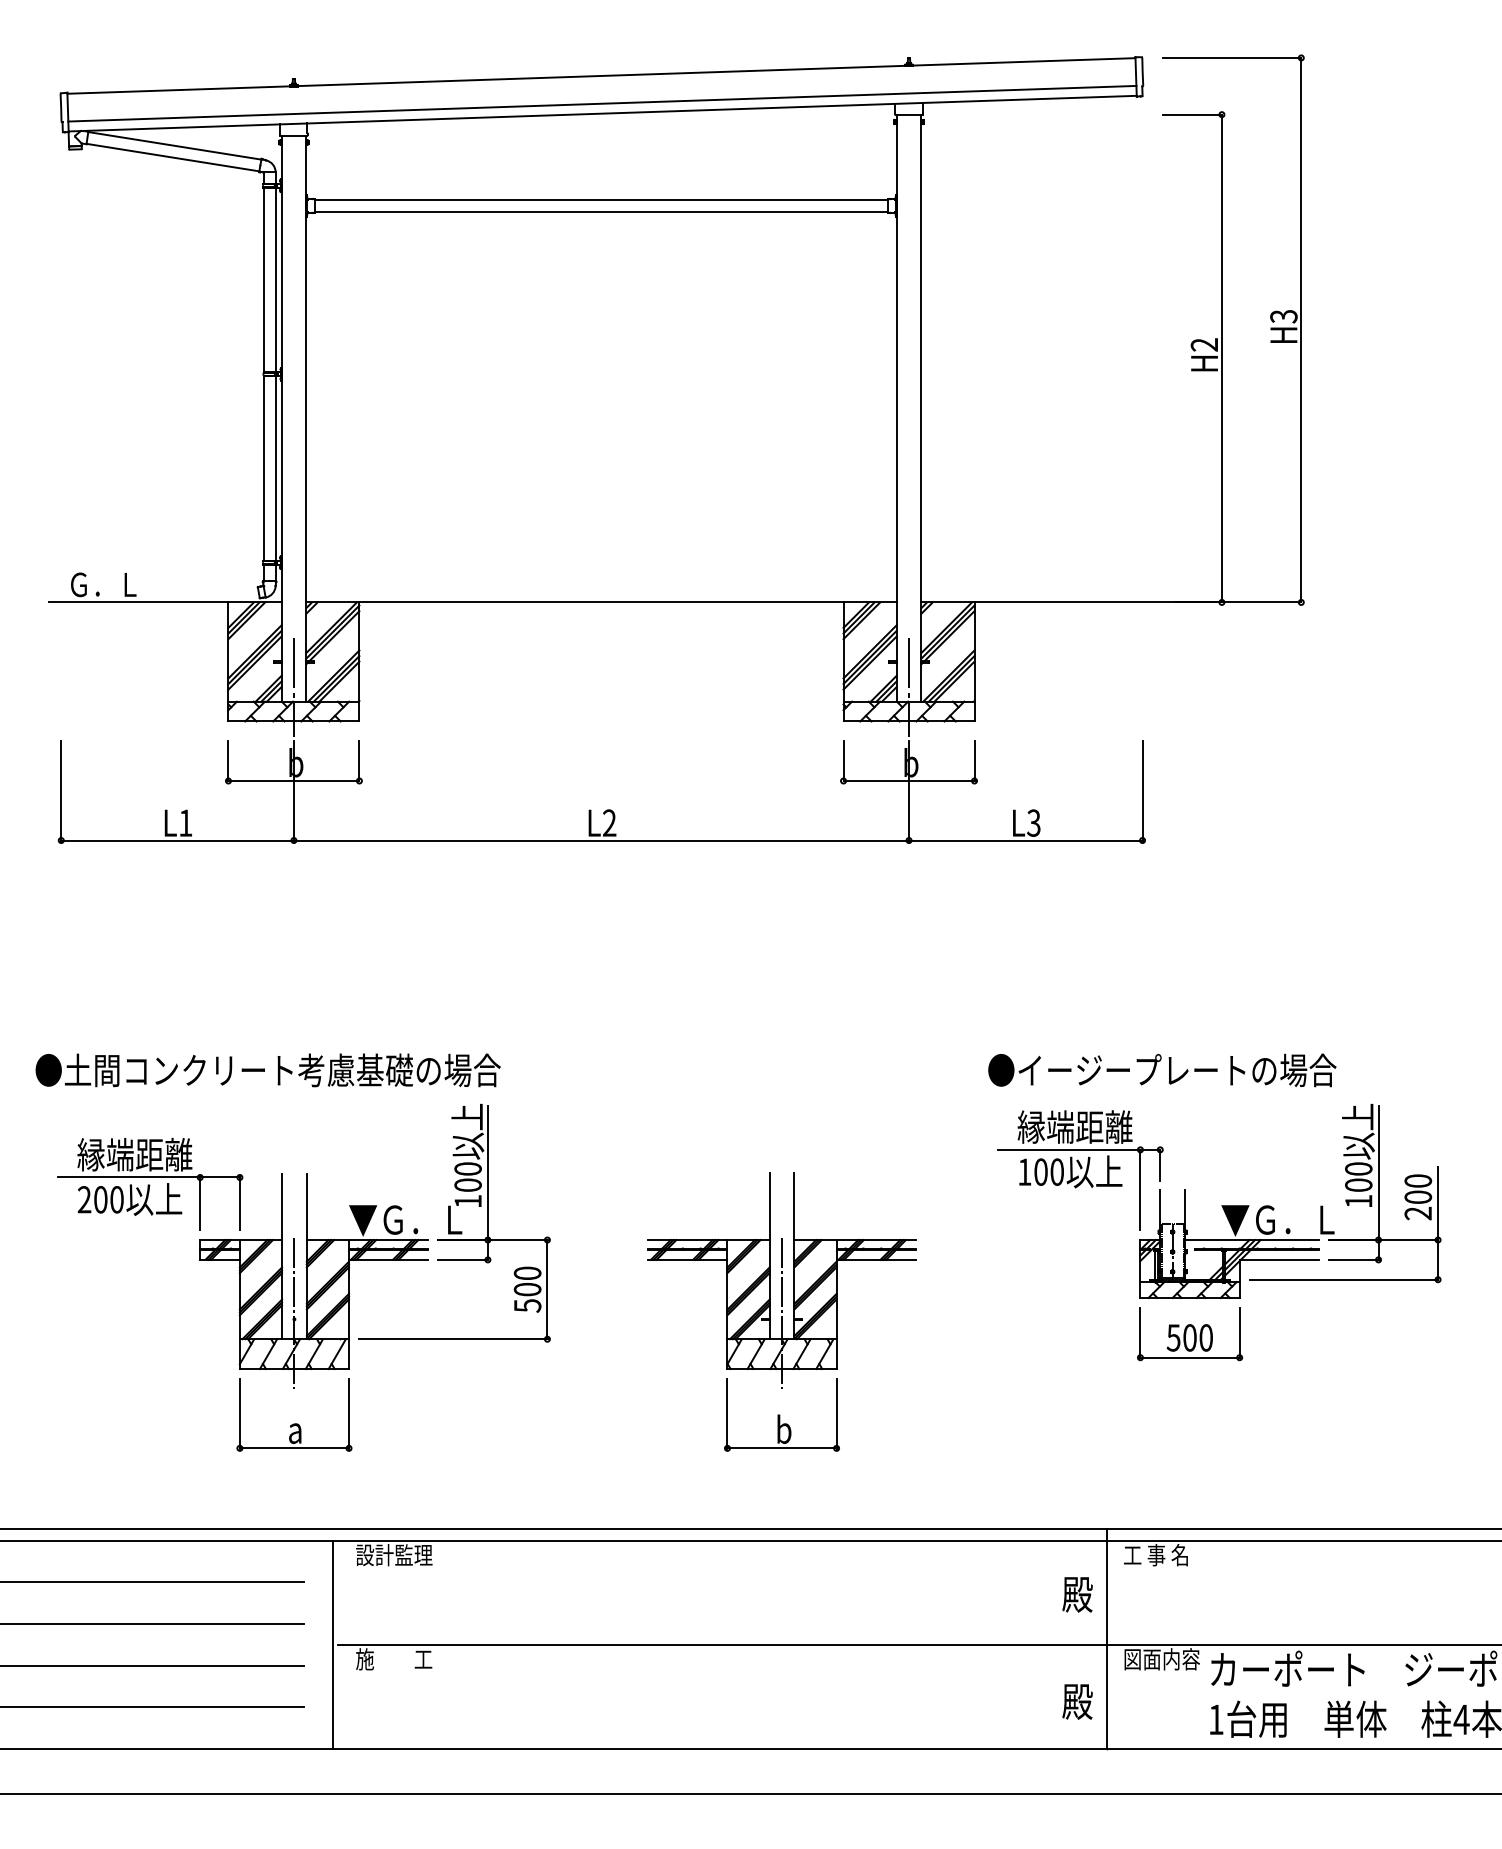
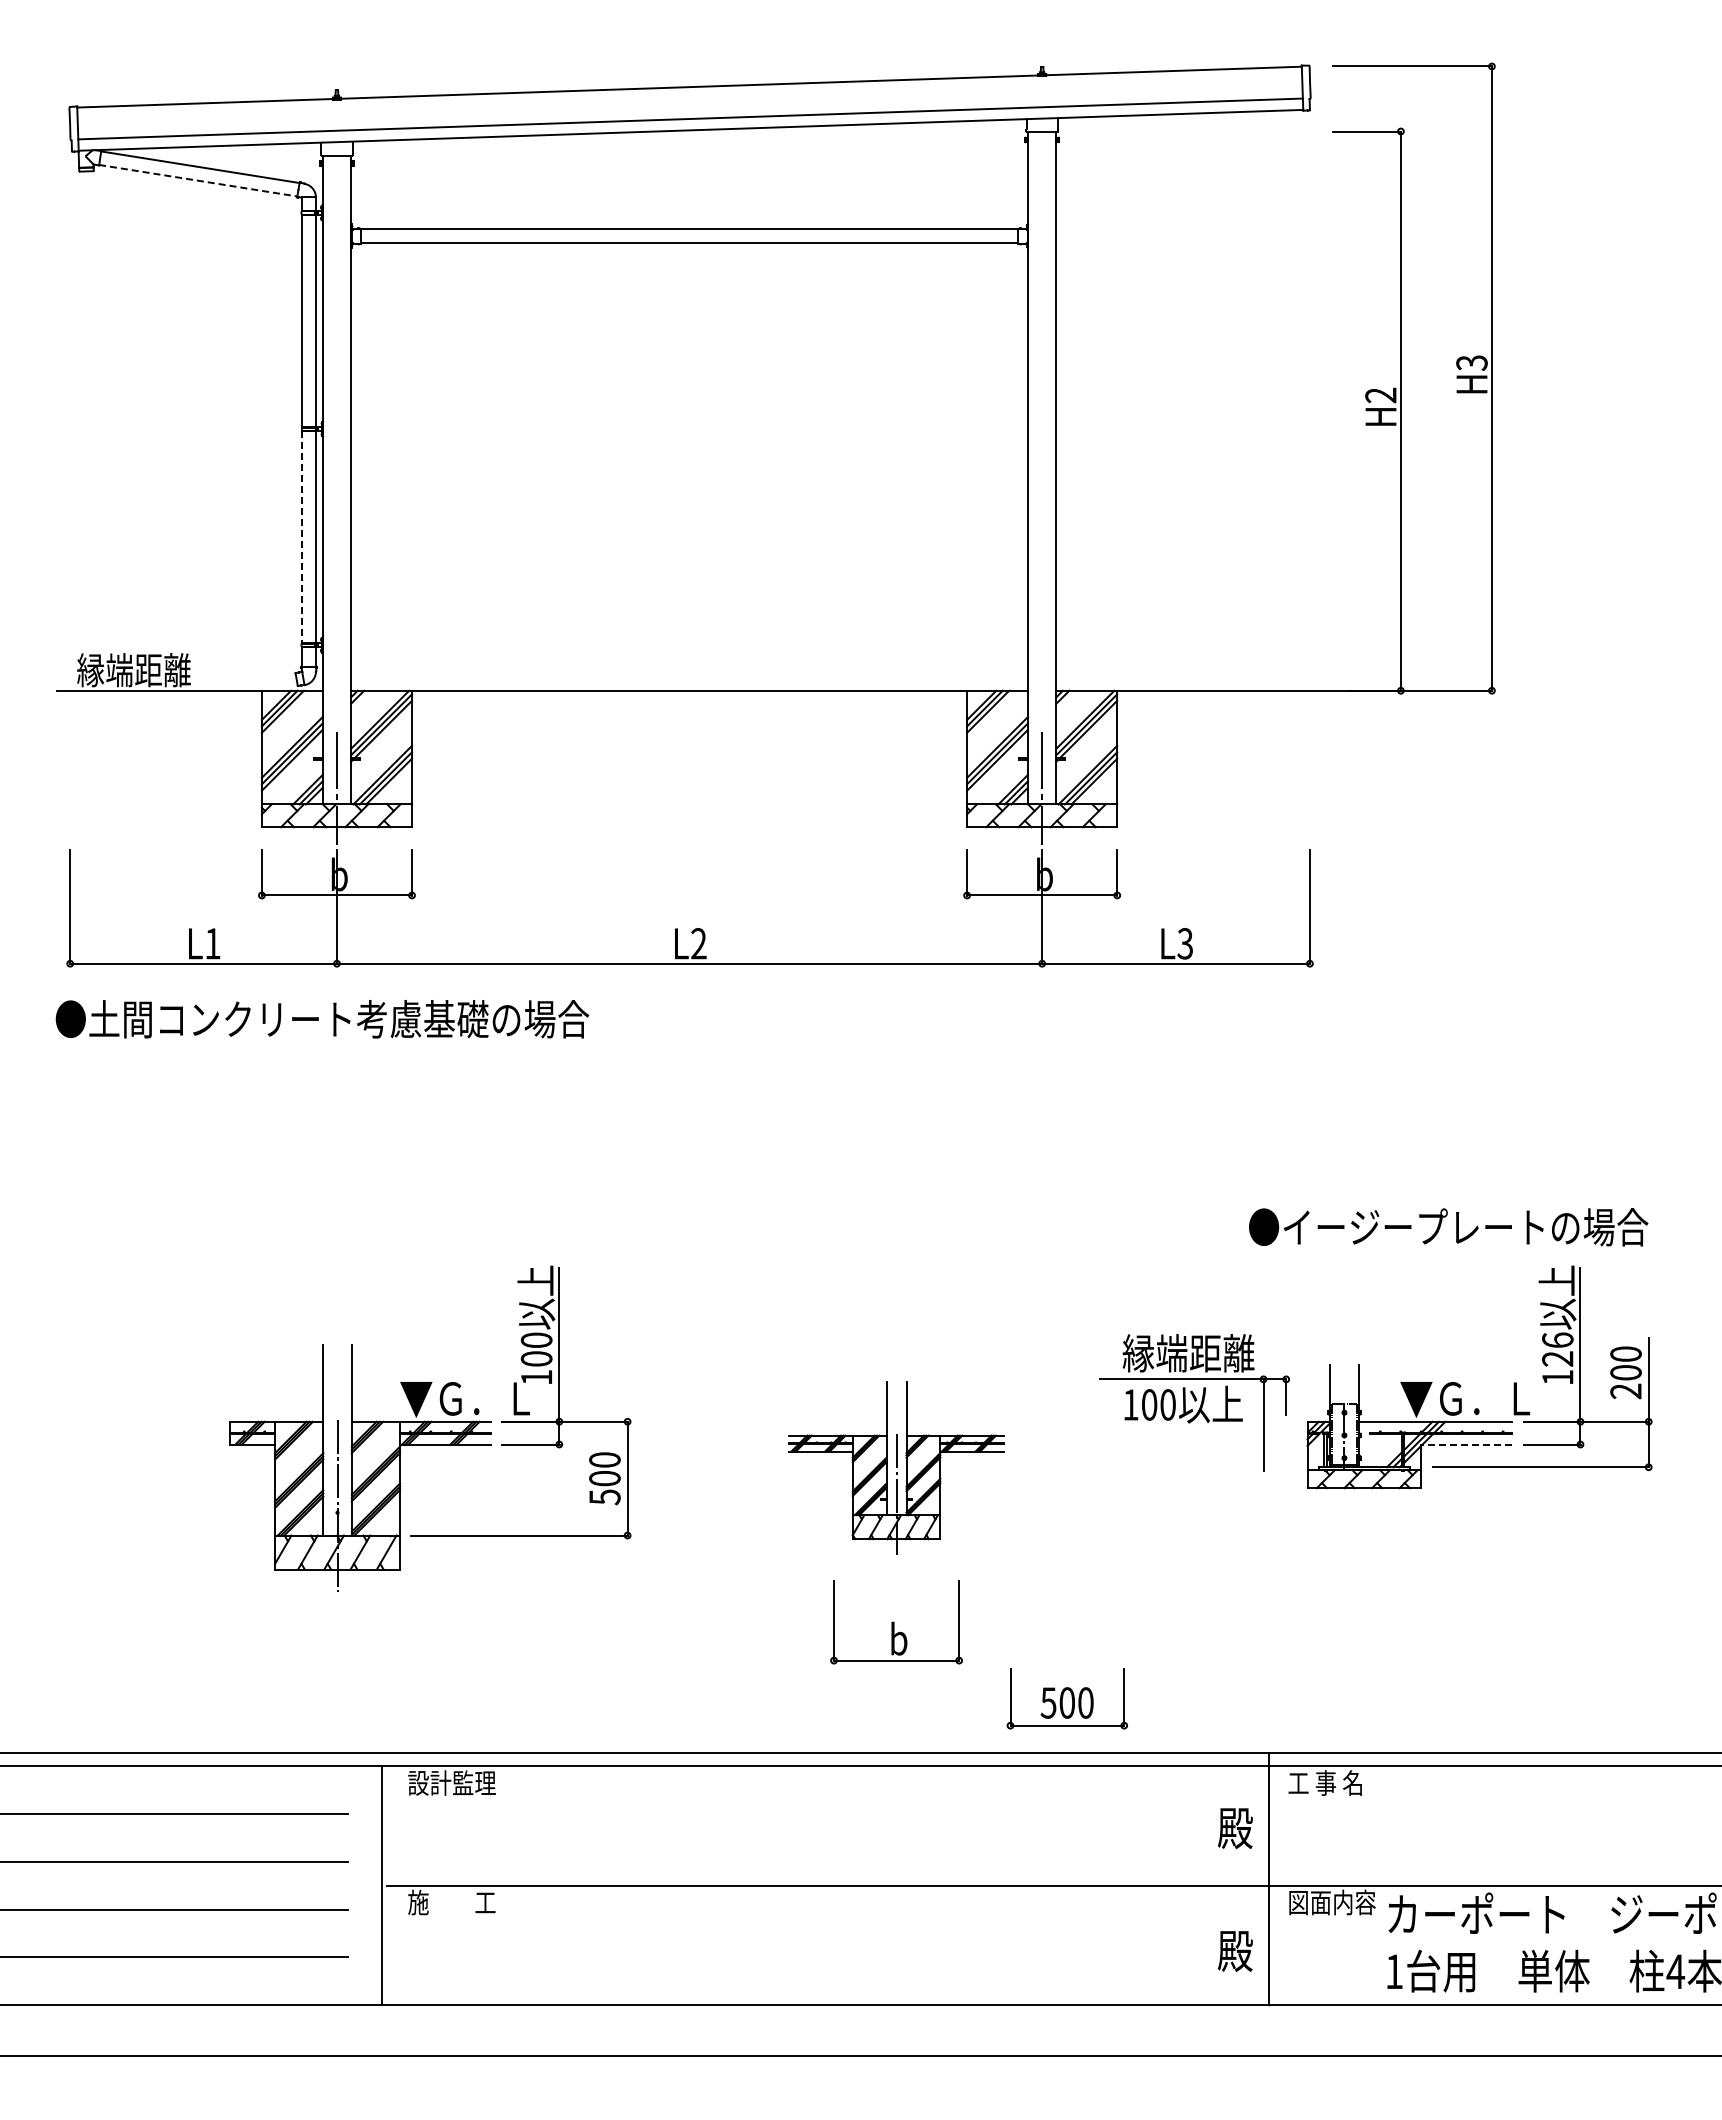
line: (173, 157) -> (198, 180), solid -> dashed
line: (263, 468) -> (302, 537), solid -> dashed
text: (116, 584) -> (133, 670), Ｇ．Ｌ -> 縁端距離
text: (268, 1070) -> (322, 1019), moved
text: (1162, 1070) -> (1448, 1227), moved
part: (1080, 1170) -> (1194, 1402), moved
text: (1358, 1177) -> (1557, 1349), 100 -> 126
part: (149, 1183) -> (171, 1357), removed
line: (1279, 1259) -> (1466, 1444), solid -> dashed
part: (781, 1279) -> (896, 1467), size x0.7
part: (1189, 1333) -> (1066, 1698), moved
part: (296, 1422) -> (339, 1631), removed

